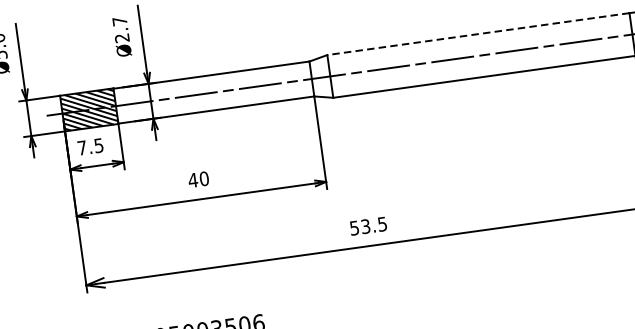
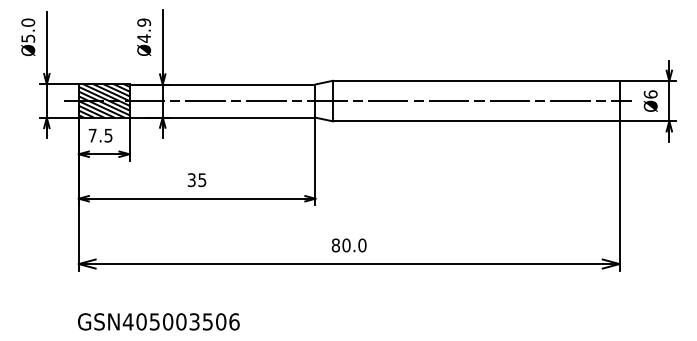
text: (121, 29) -> (144, 30), Ø2.7 -> Ø4.9
line: (477, 33) -> (475, 80), dashed -> solid
text: (198, 180) -> (196, 180), 40 -> 35
text: (367, 226) -> (348, 245), 53.5 -> 80.0

